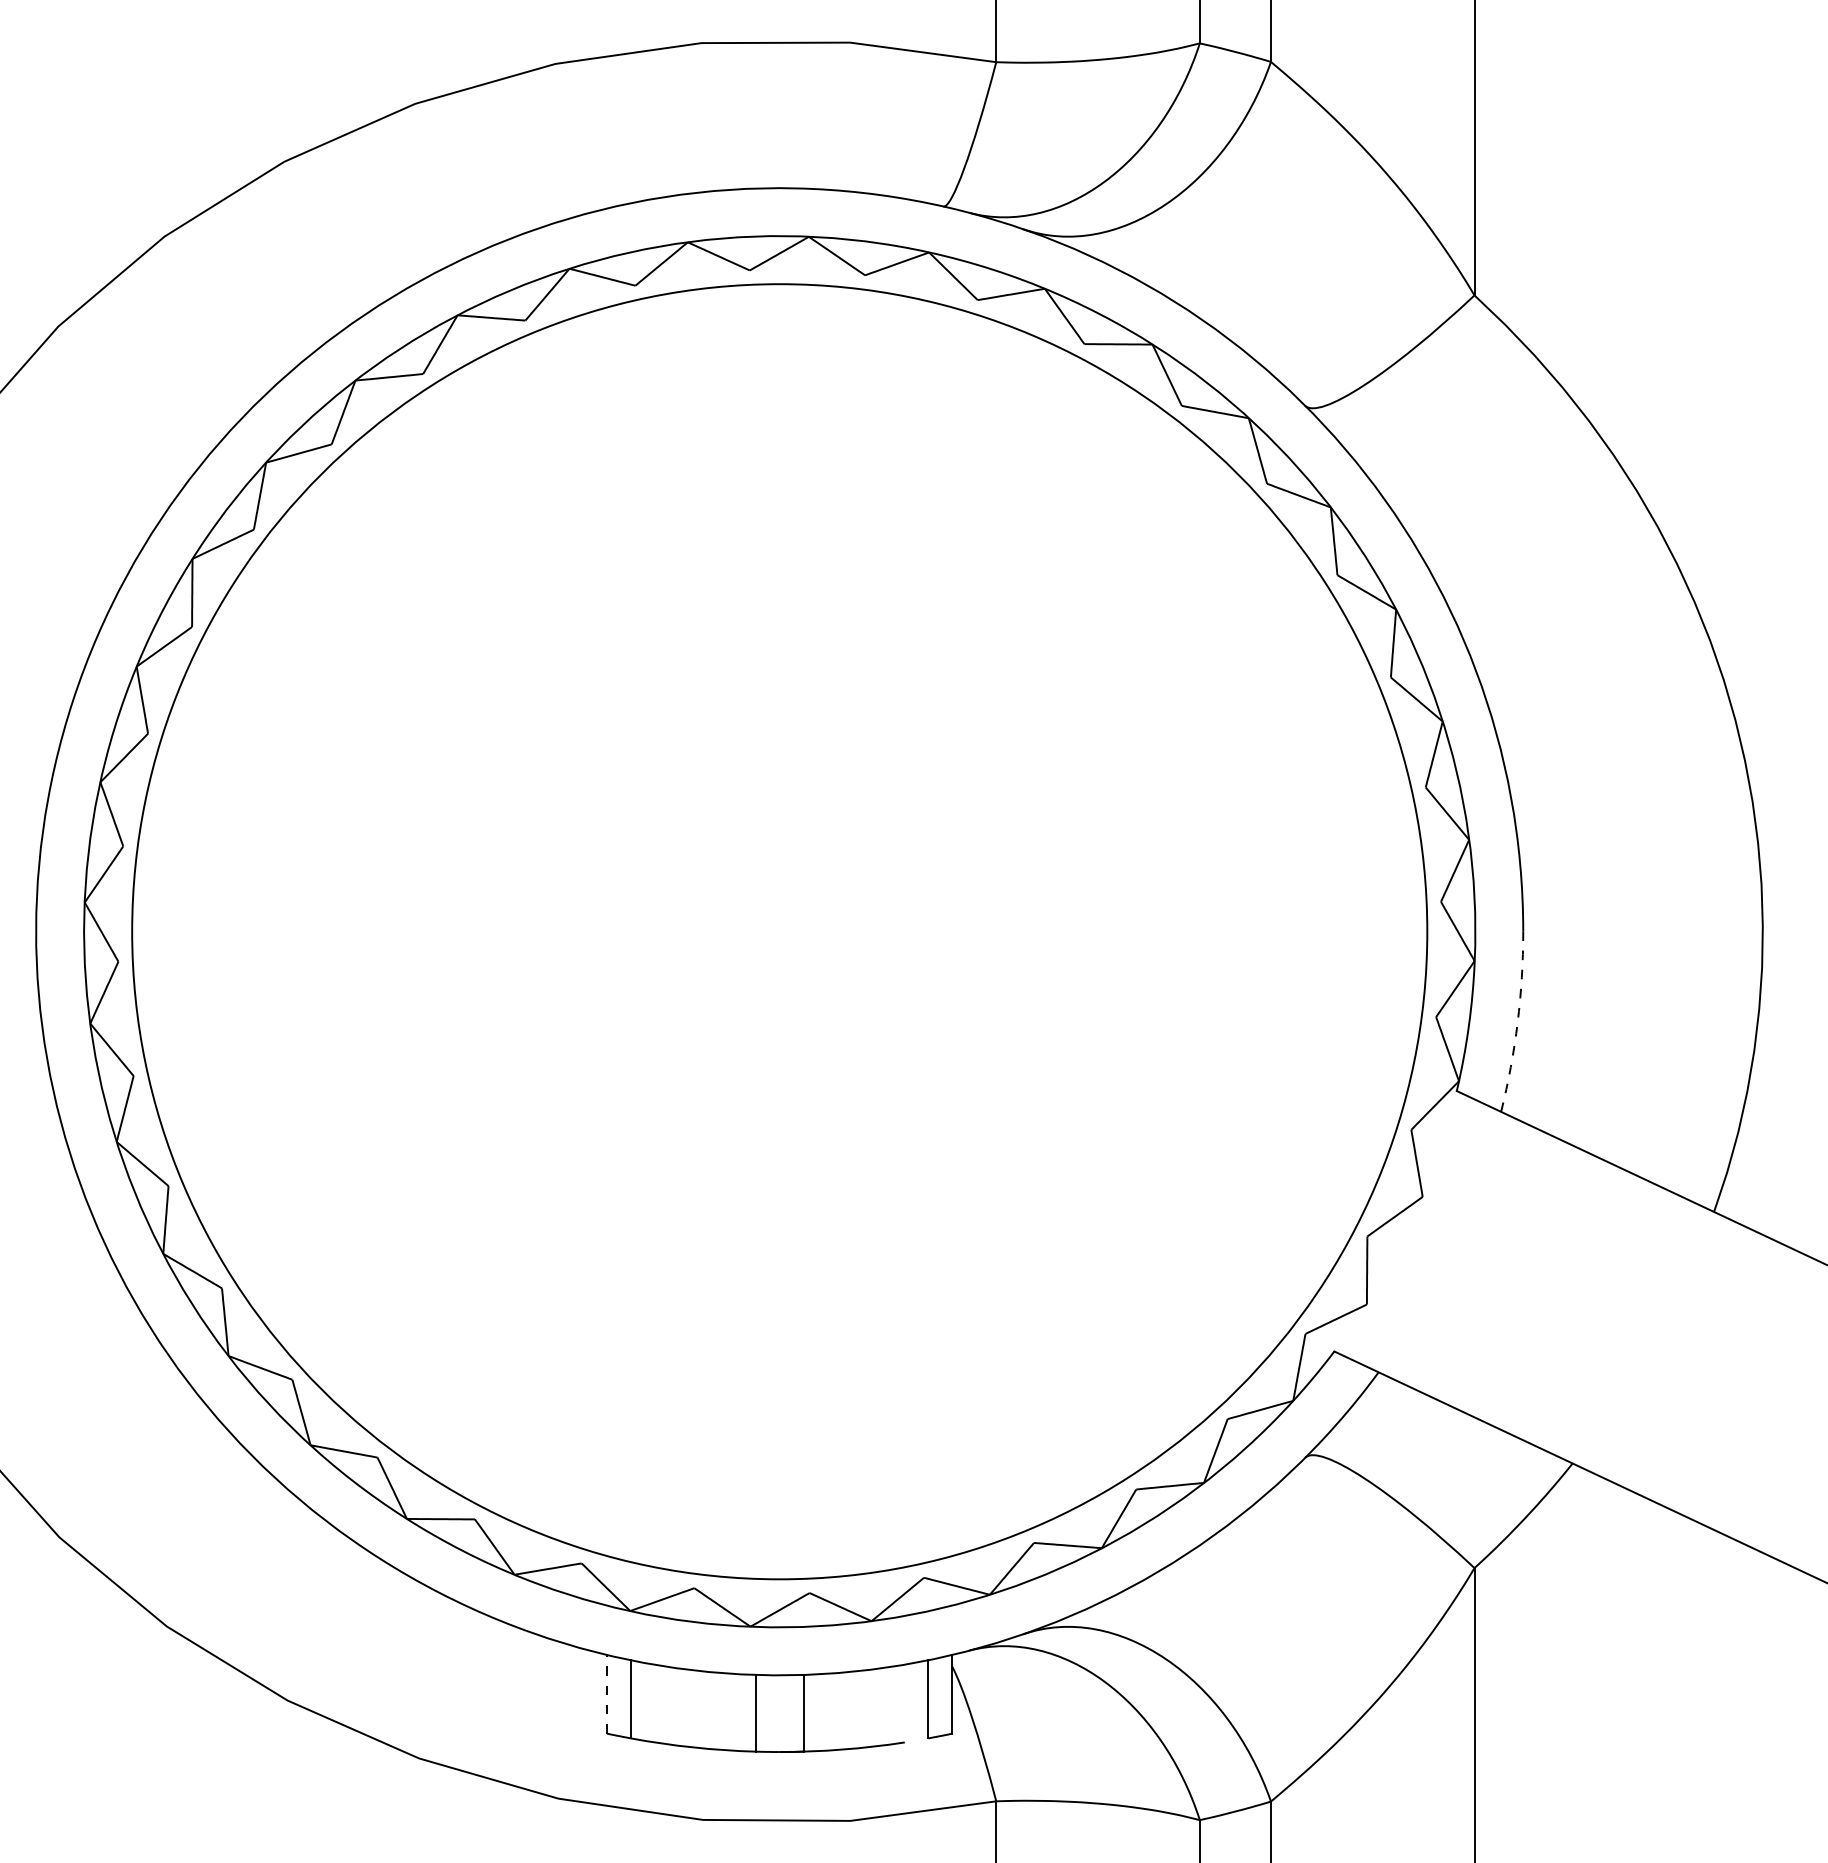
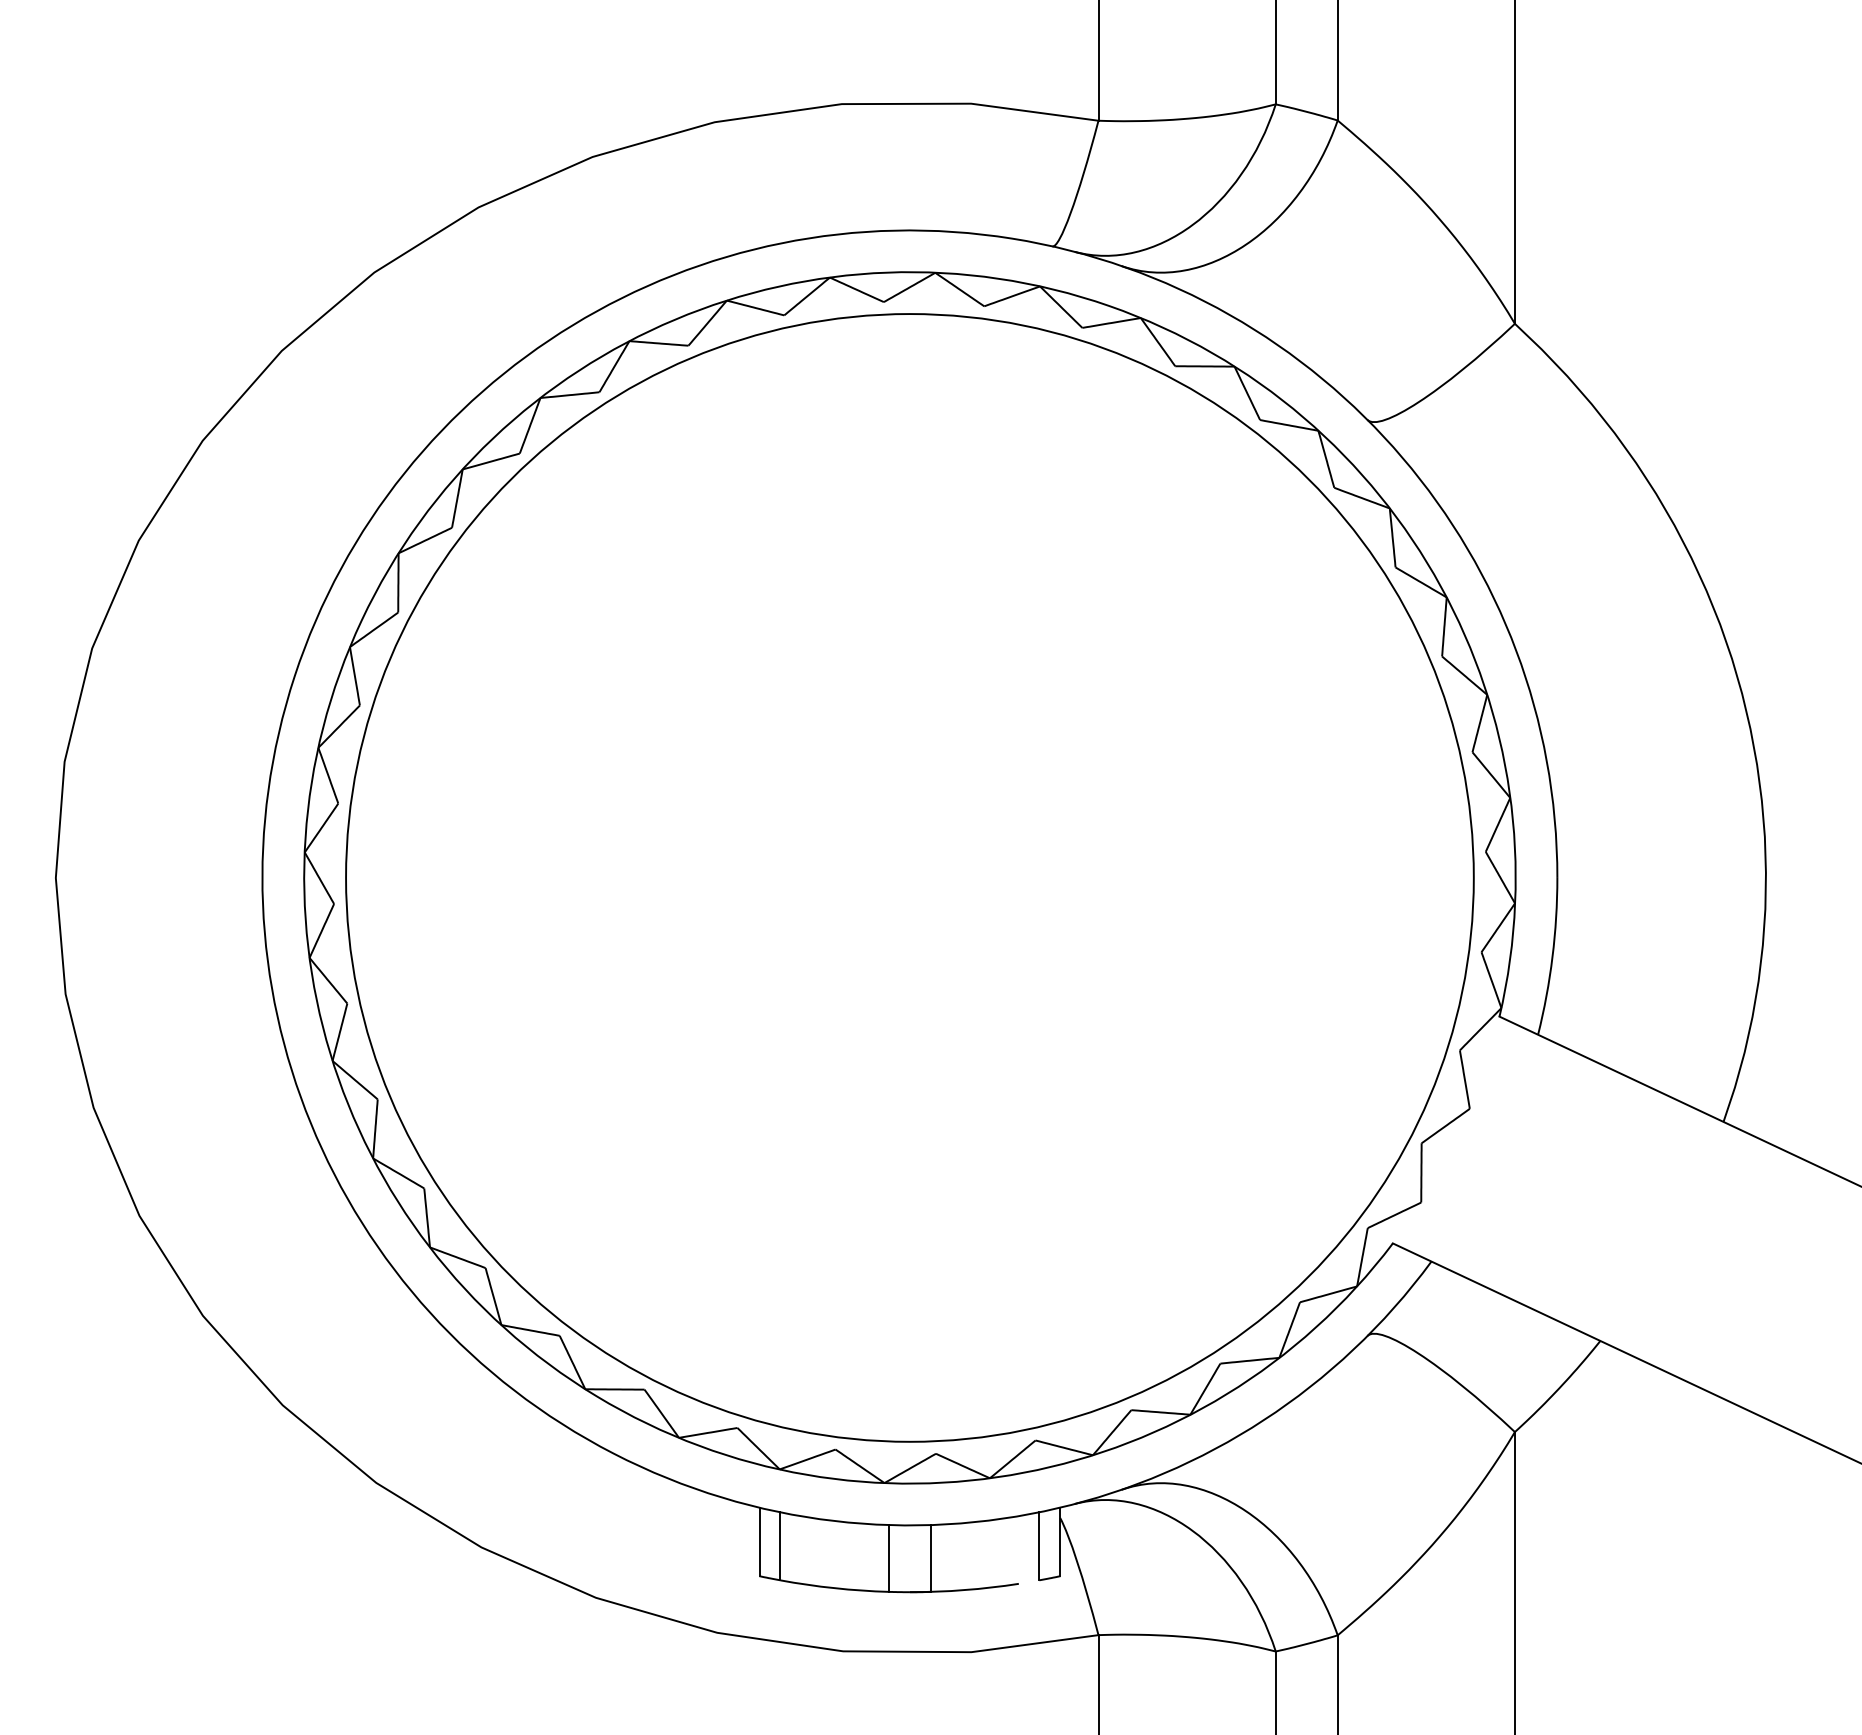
arc: (1517, 1021) -> (1552, 956), dashed -> solid
line: (606, 1693) -> (759, 1541), dashed -> solid

